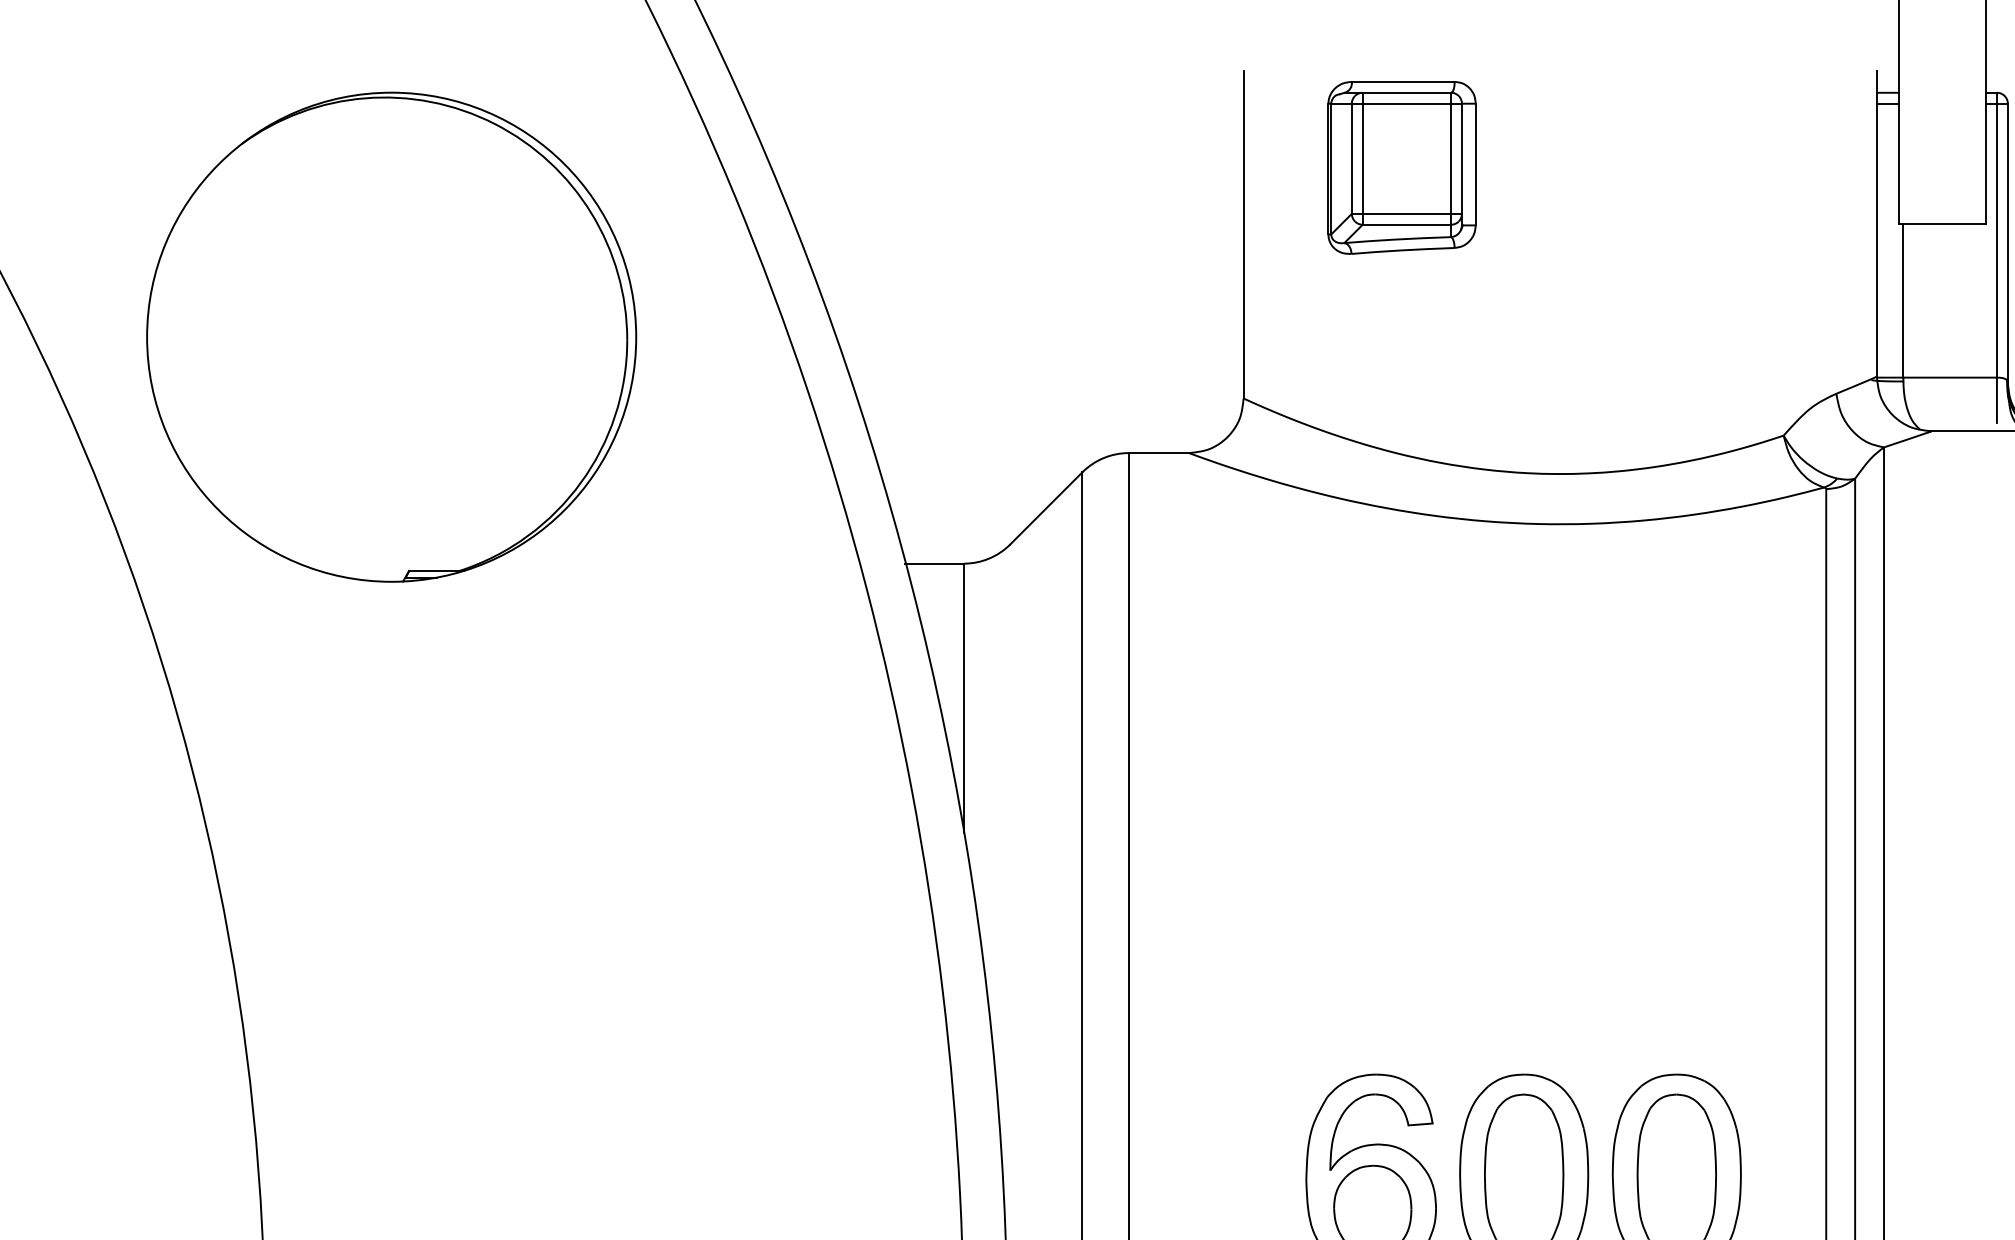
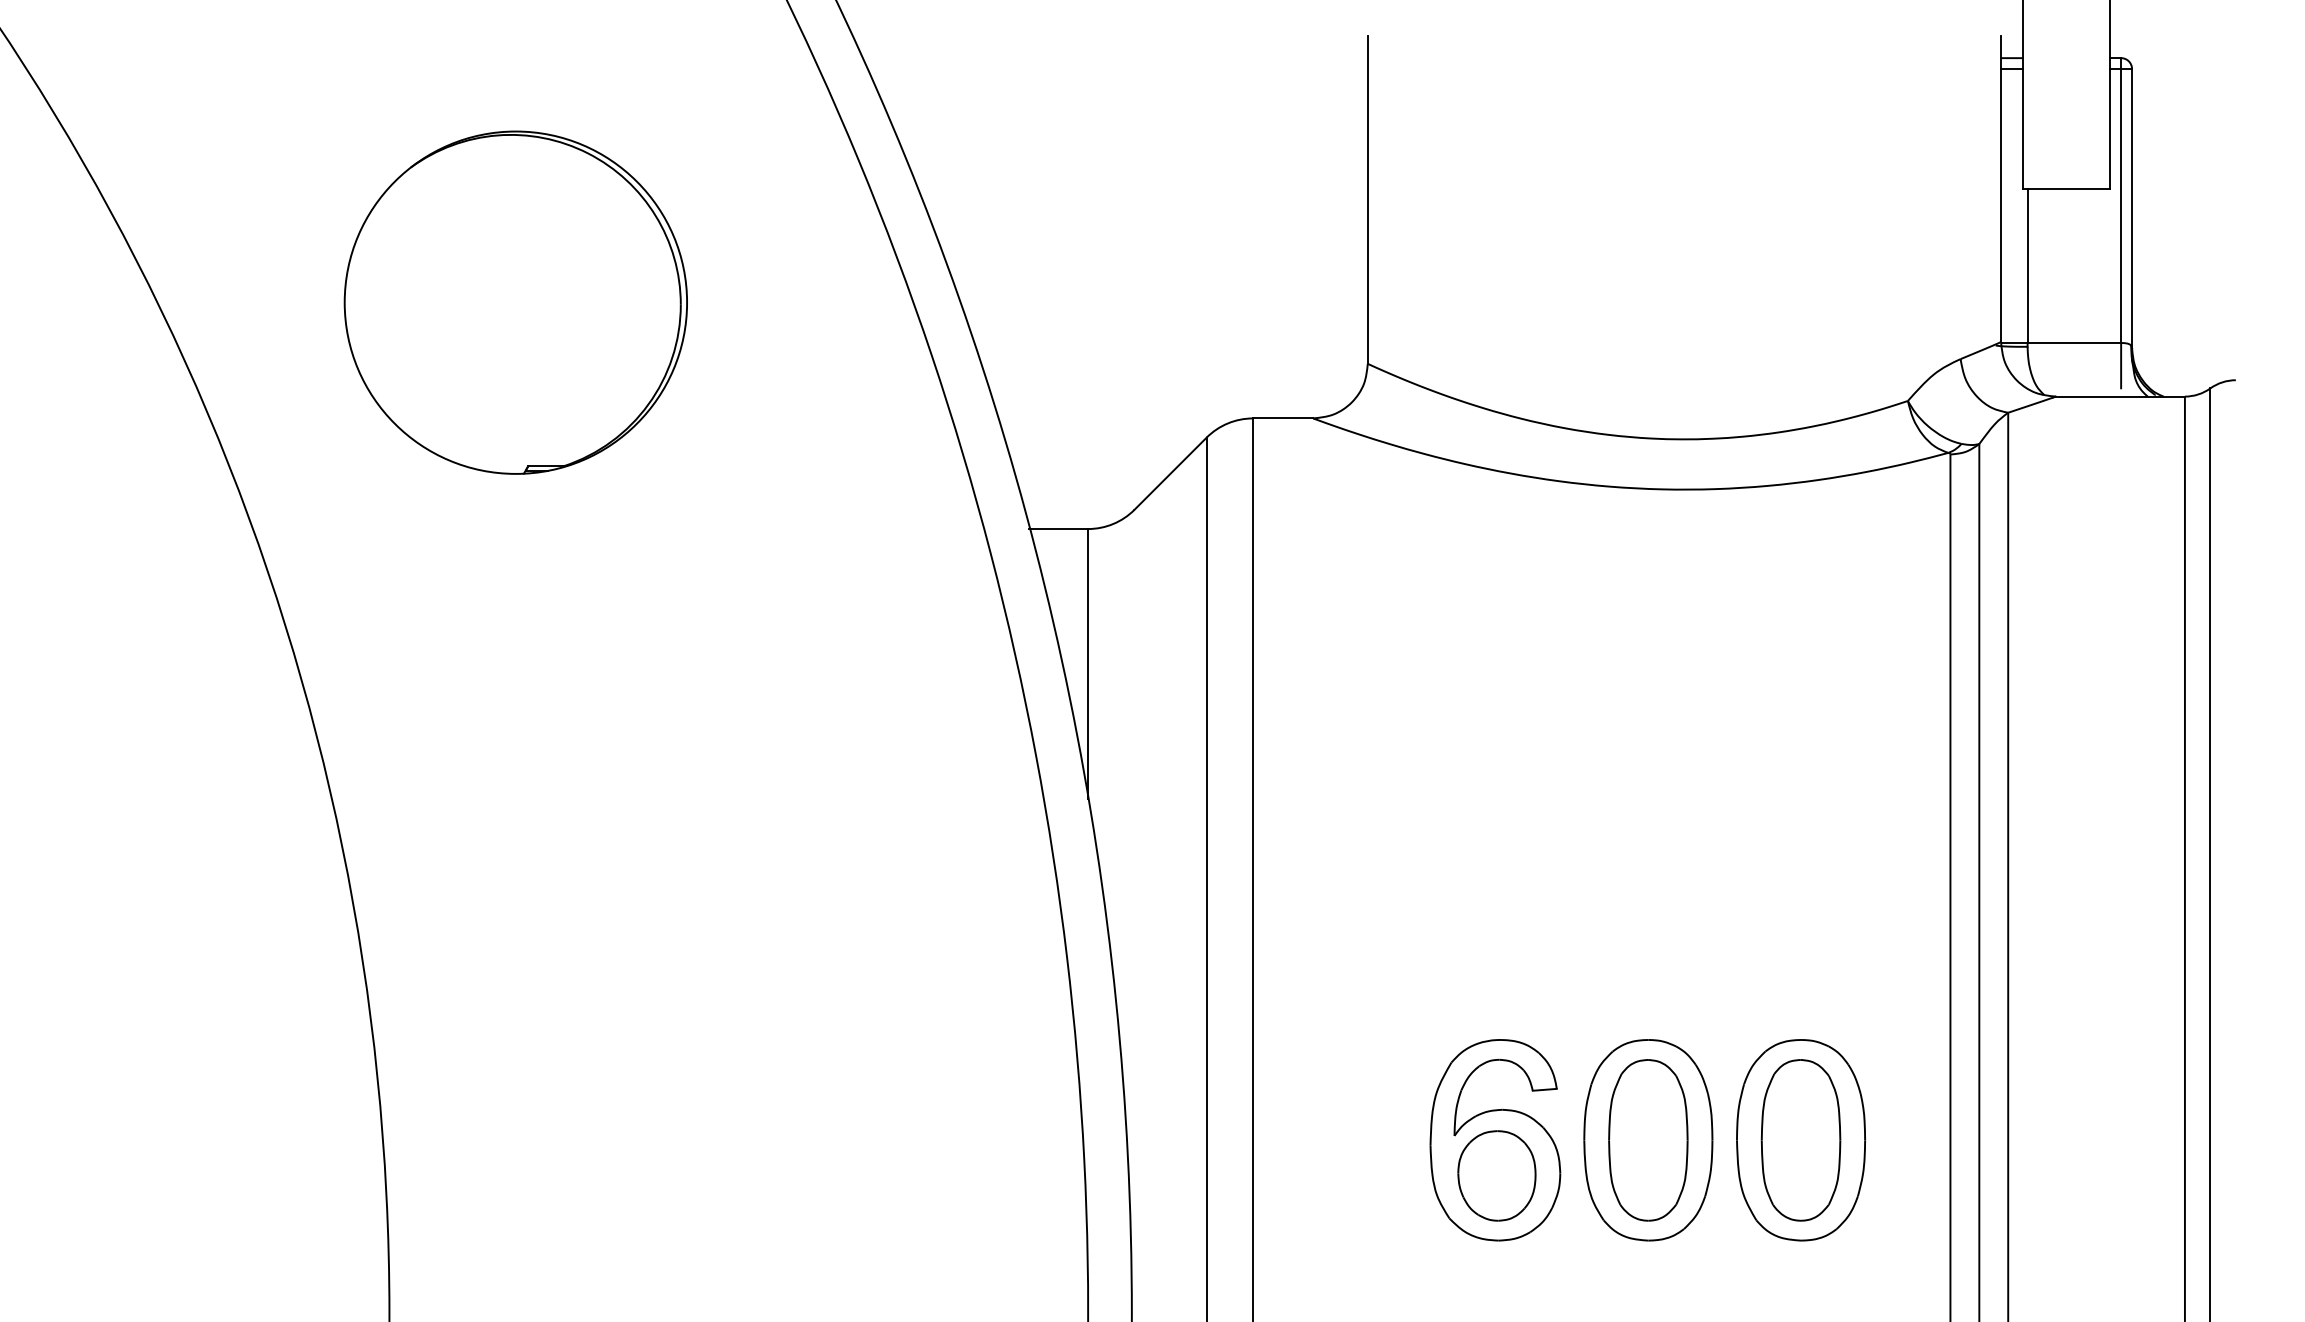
part: (1401, 168) -> (1525, 133), removed
part: (391, 337) -> (515, 302), size x0.7

